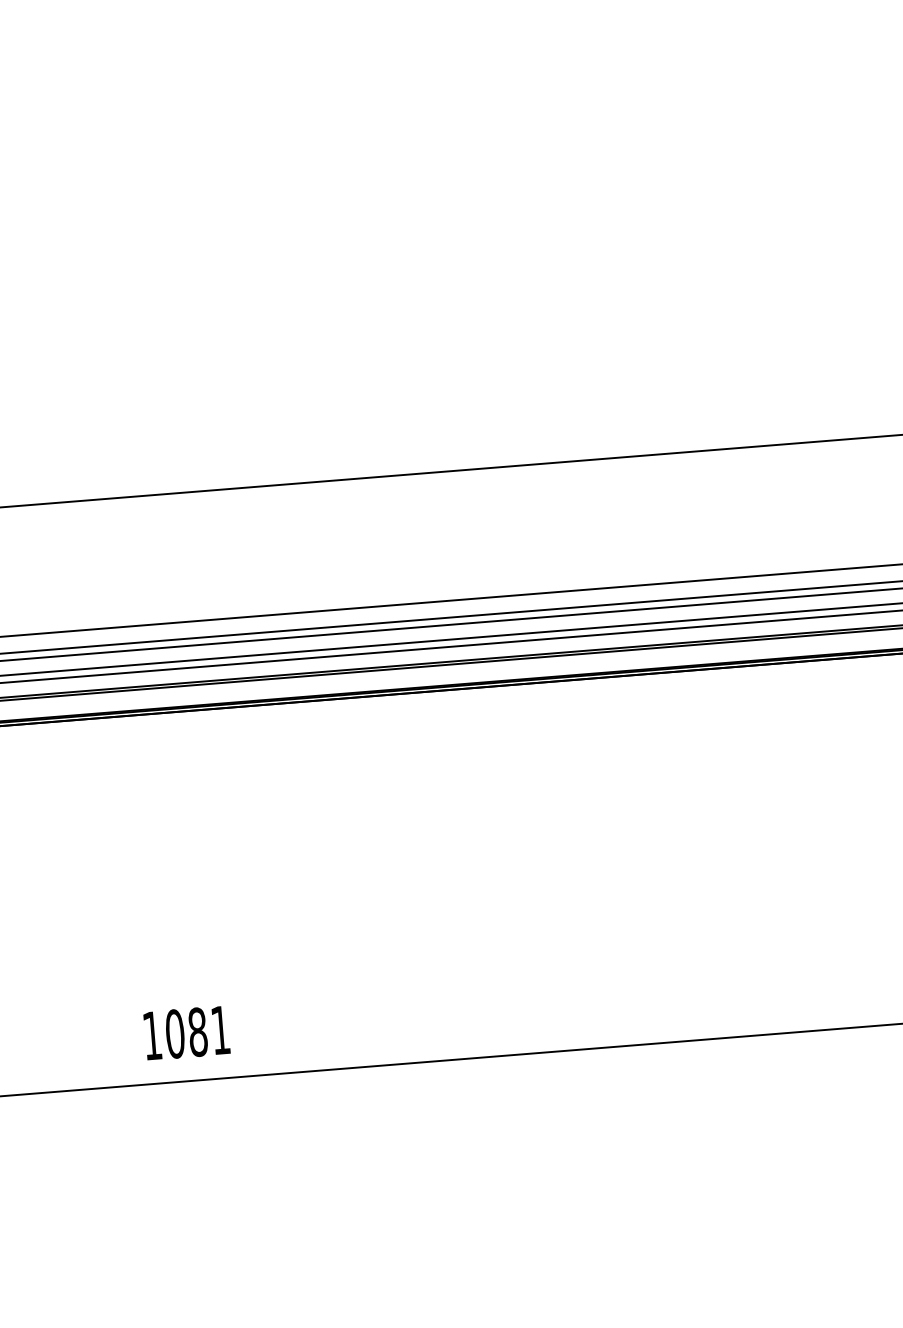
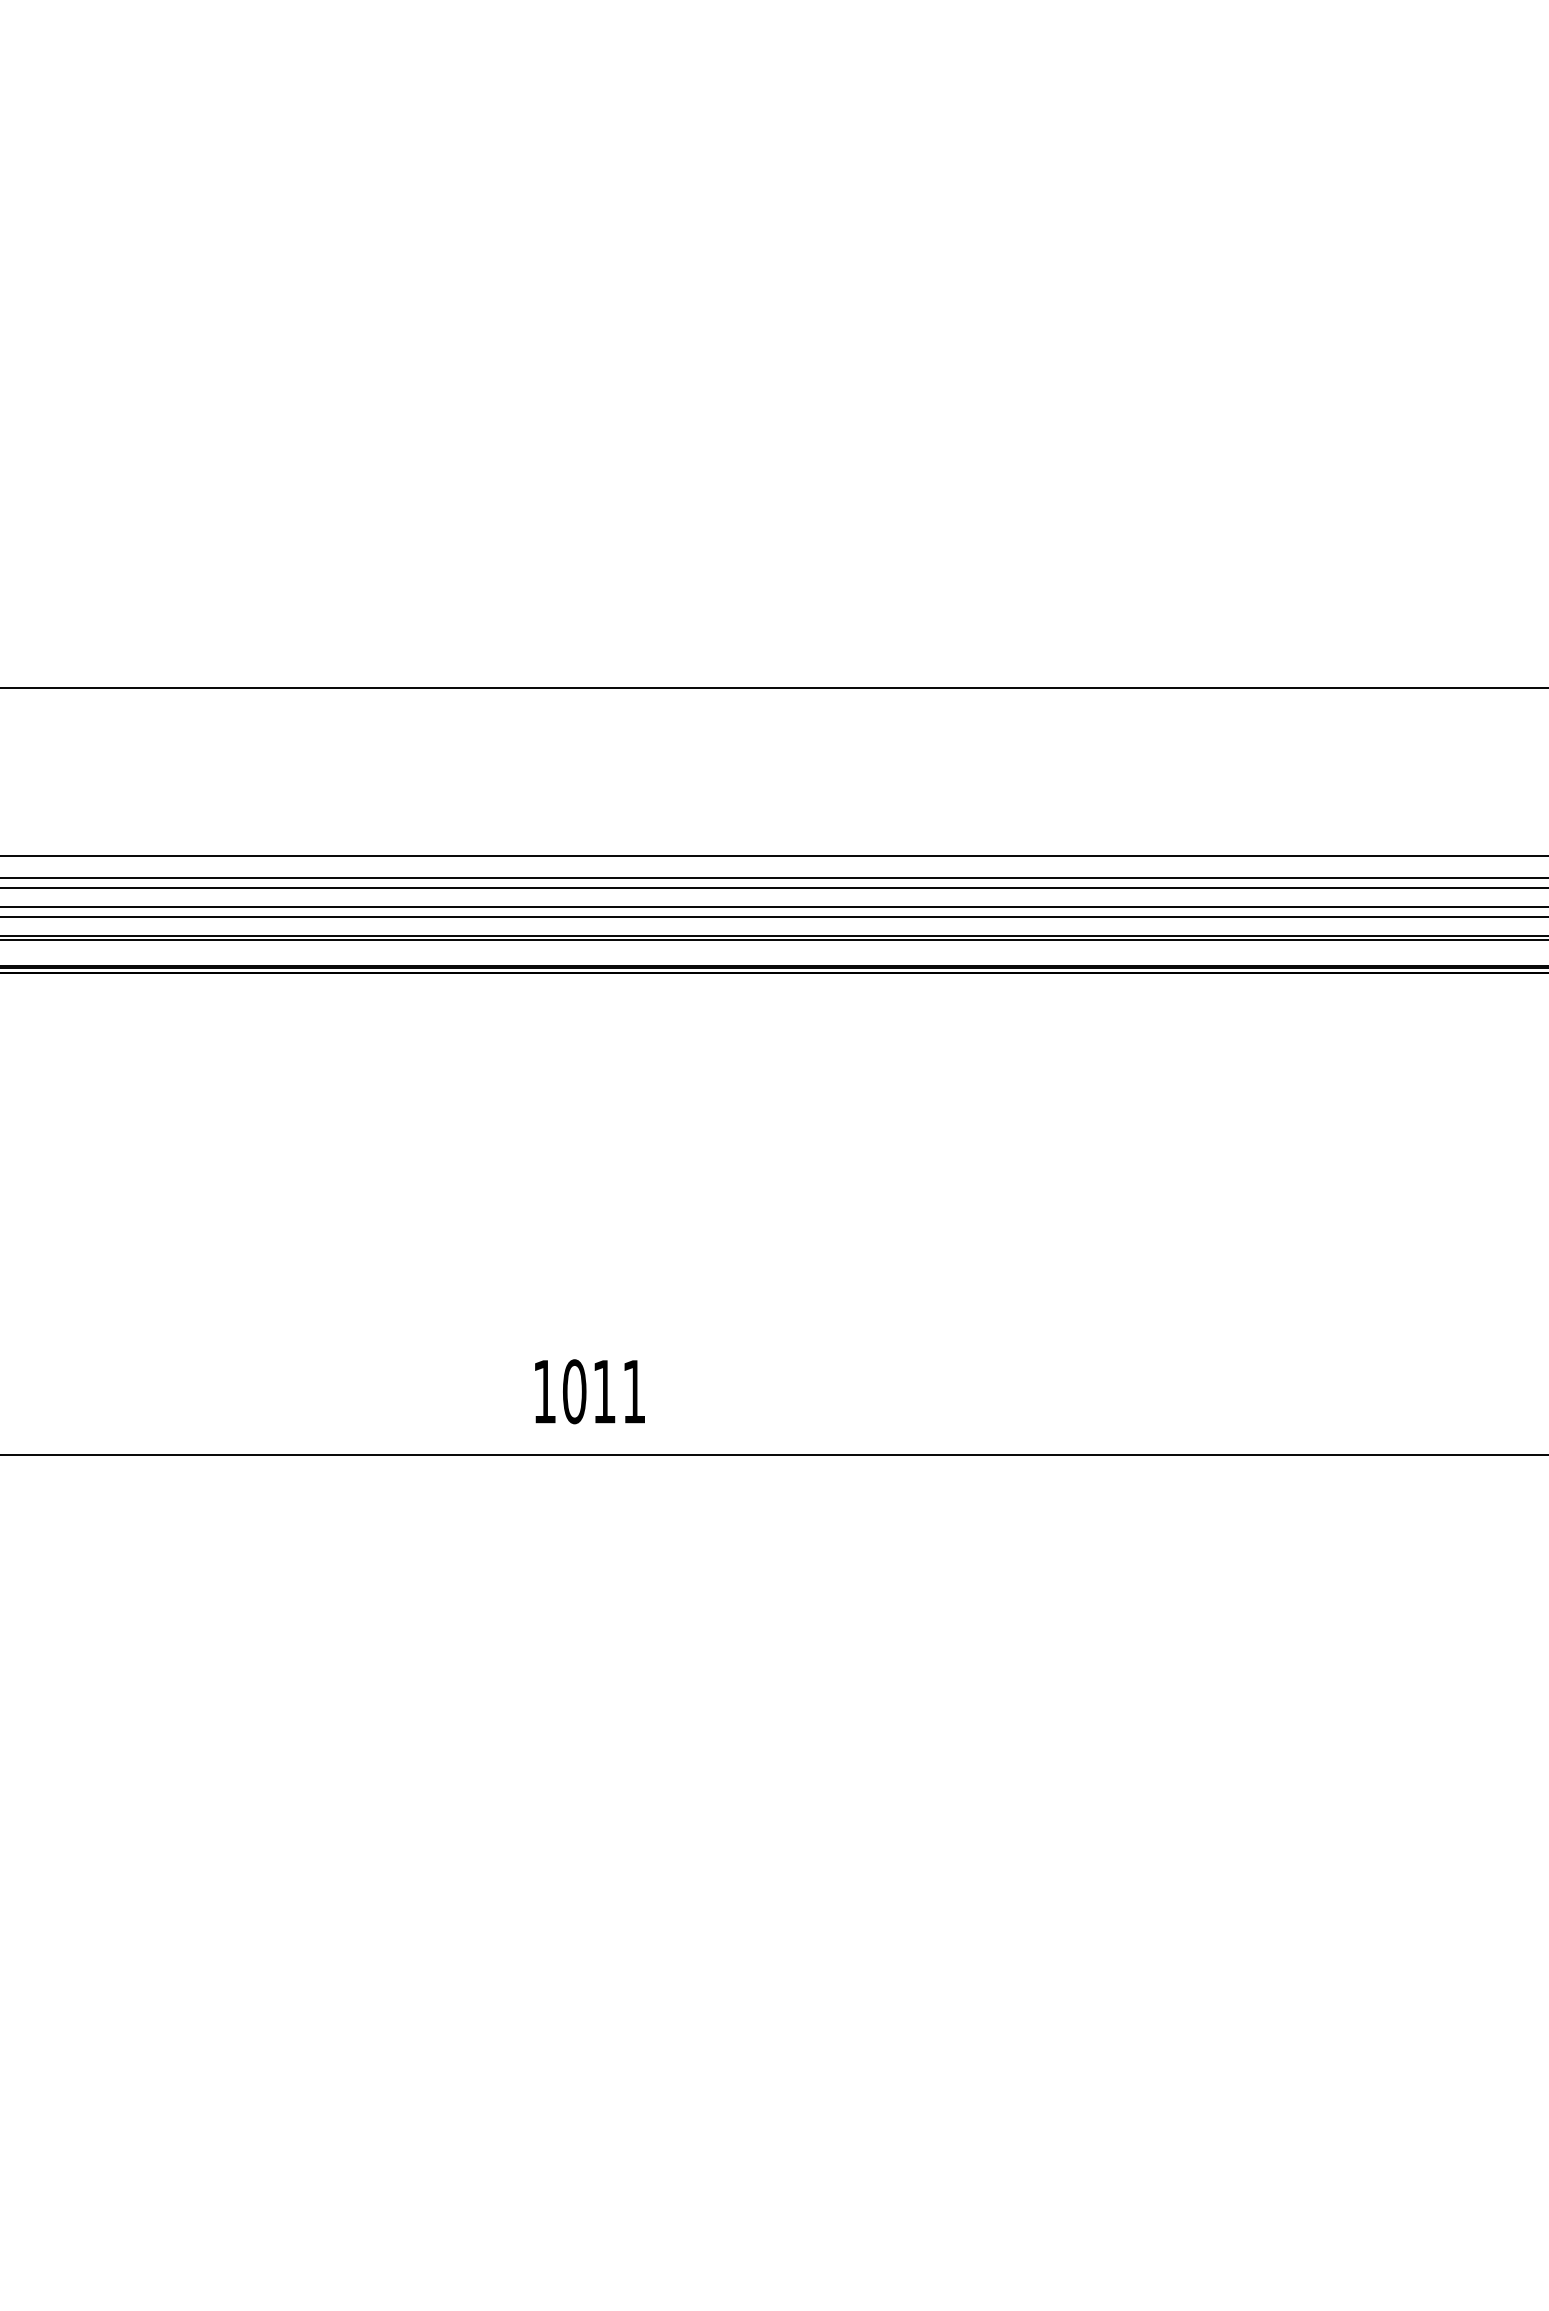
text: (197, 1032) -> (604, 1391), 1081 -> 1011

